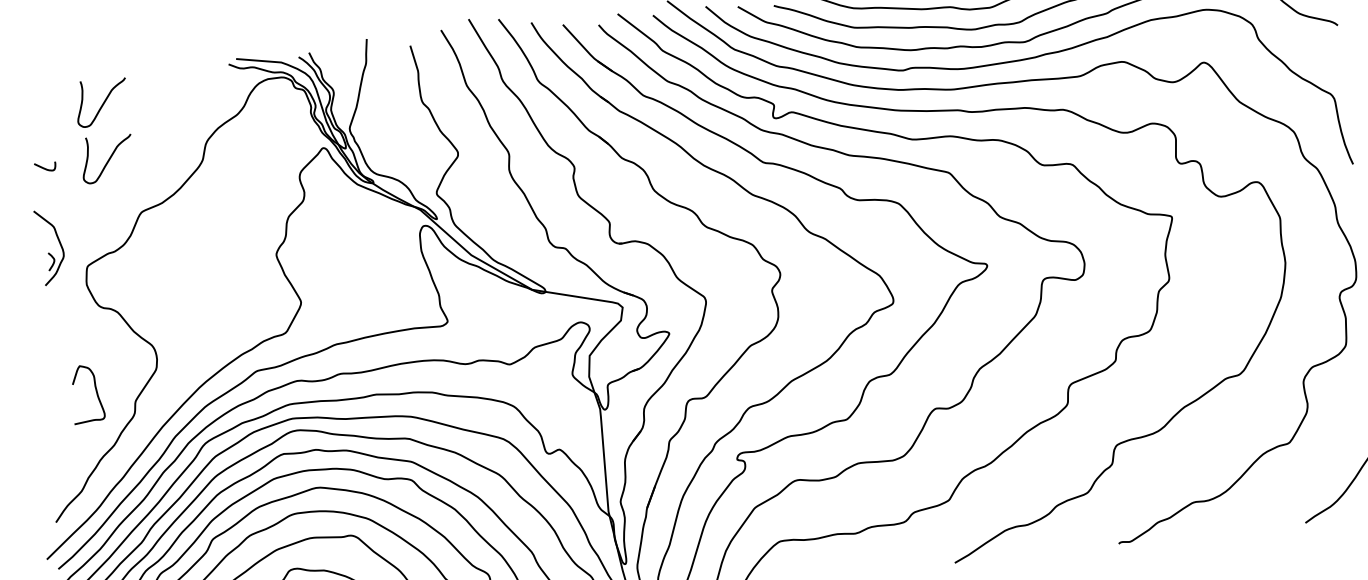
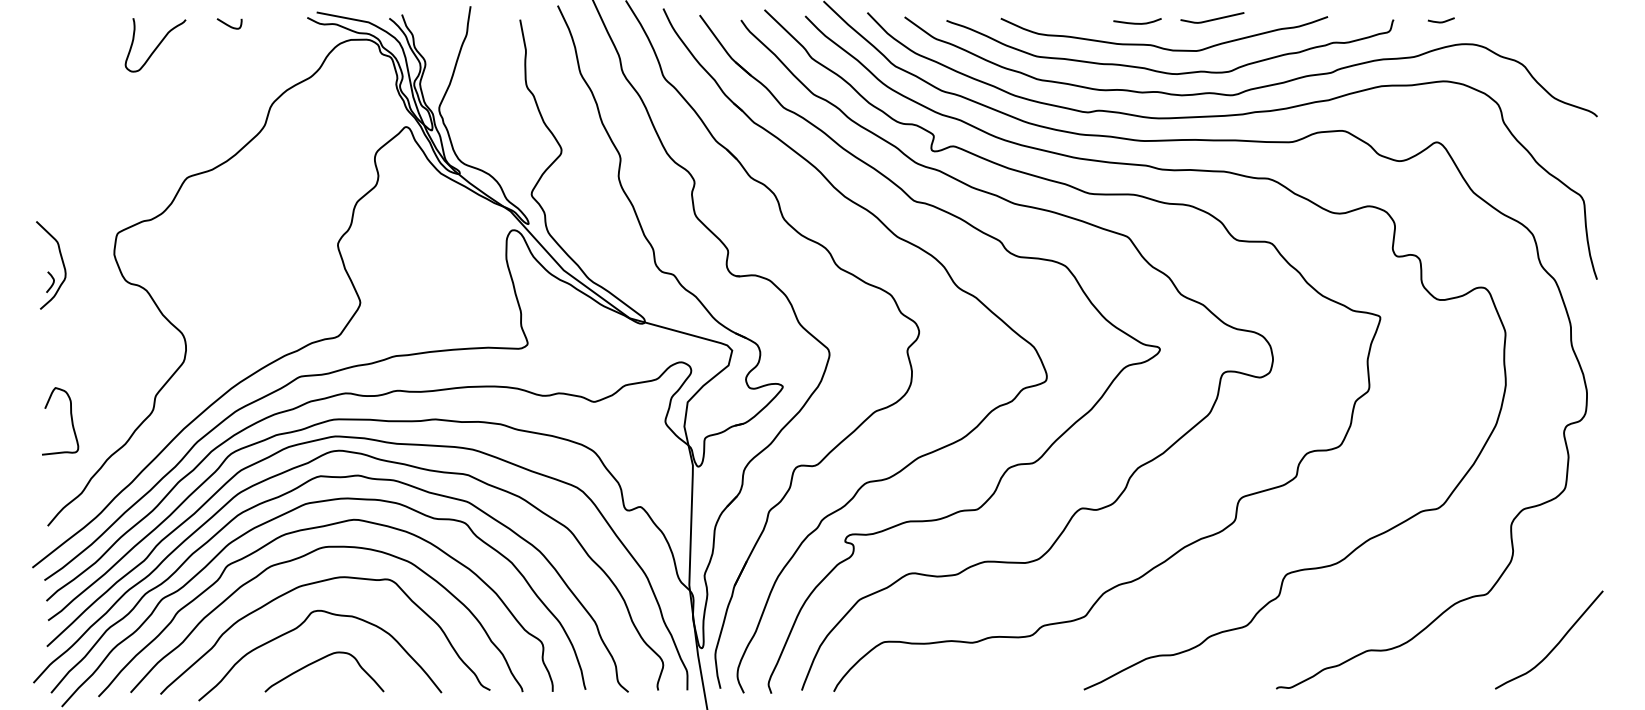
curve: (108, 159) -> (155, 112), removed
curve: (44, 167) -> (228, 24), moved
part: (48, 252) -> (48, 271), moved
curve: (95, 389) -> (70, 417), moved

